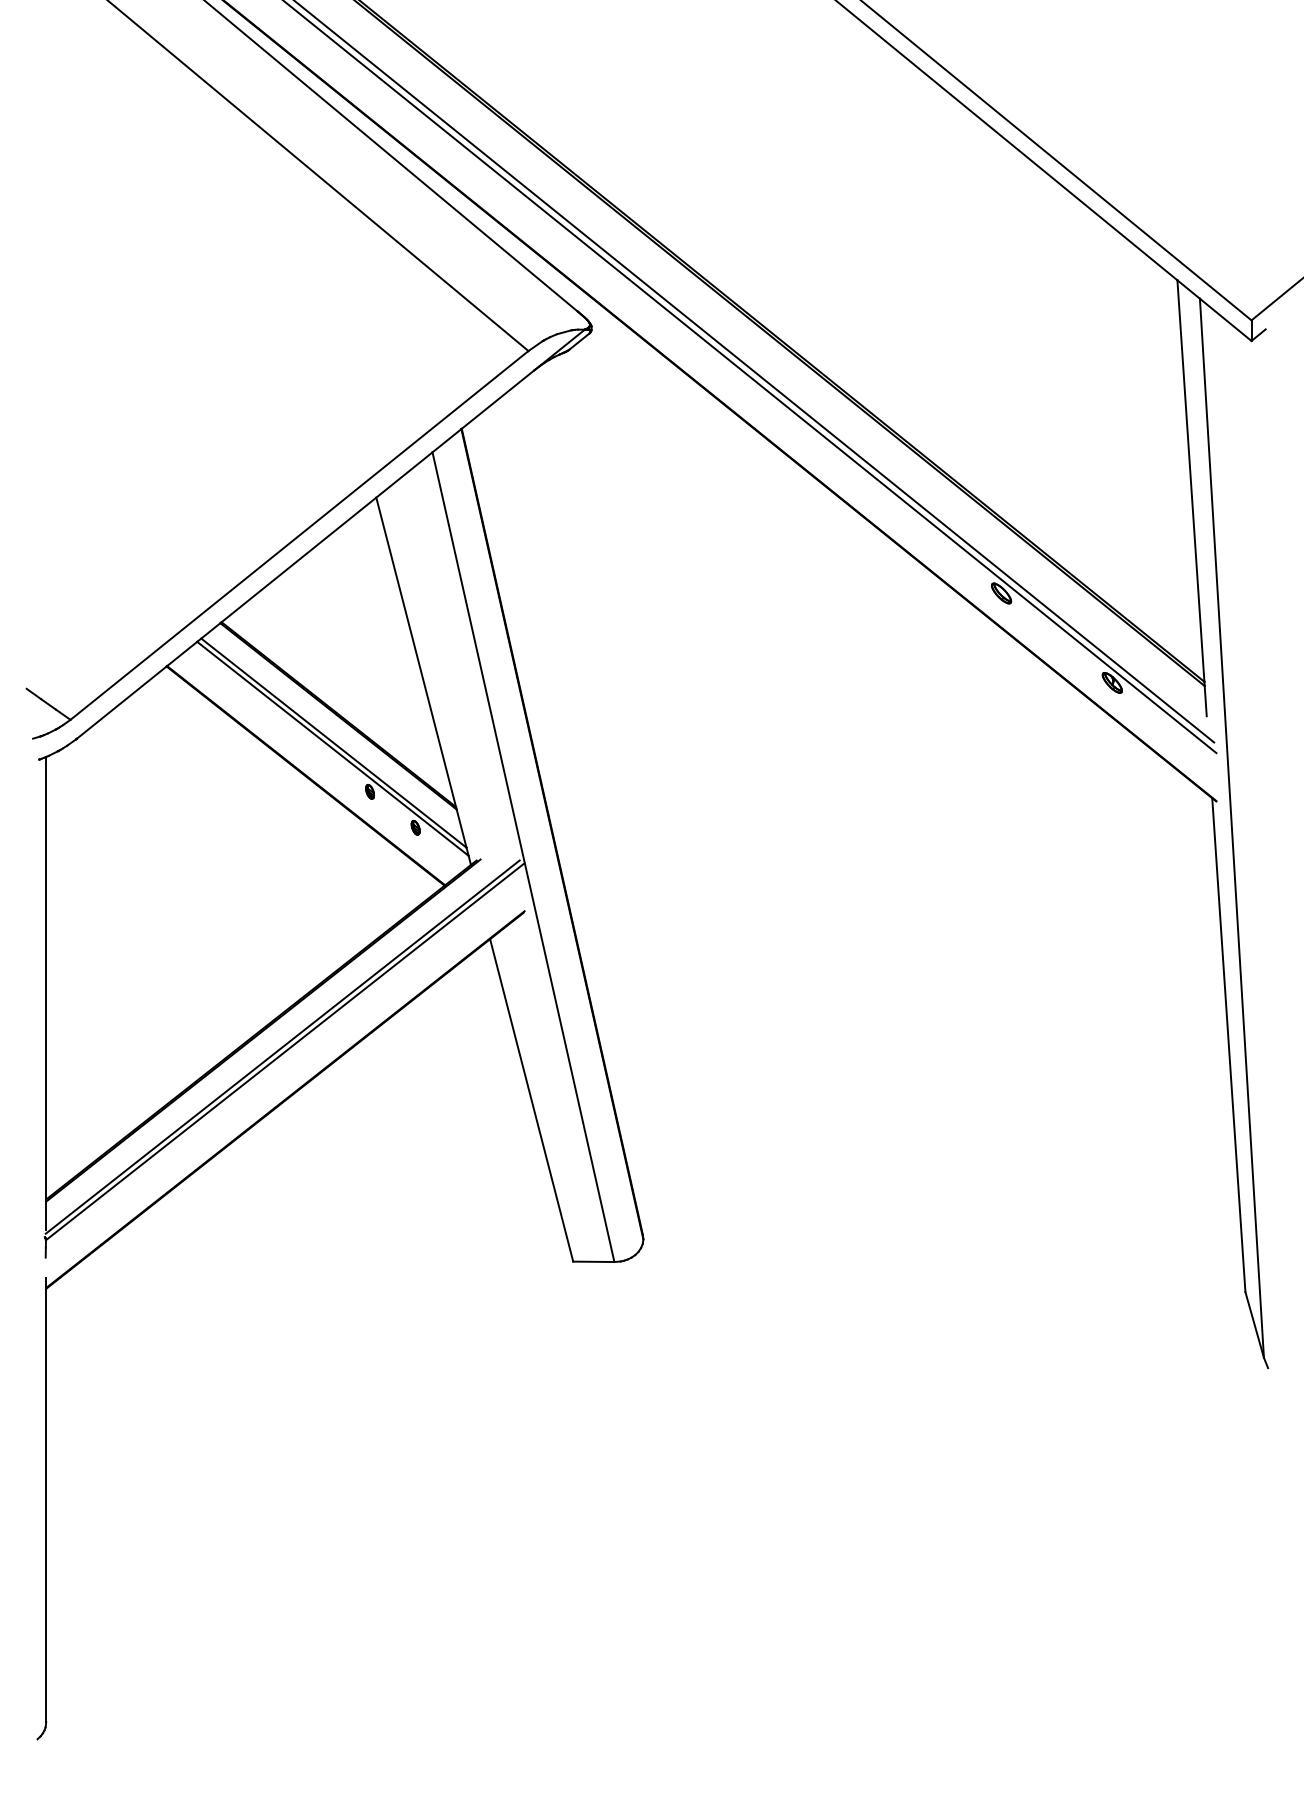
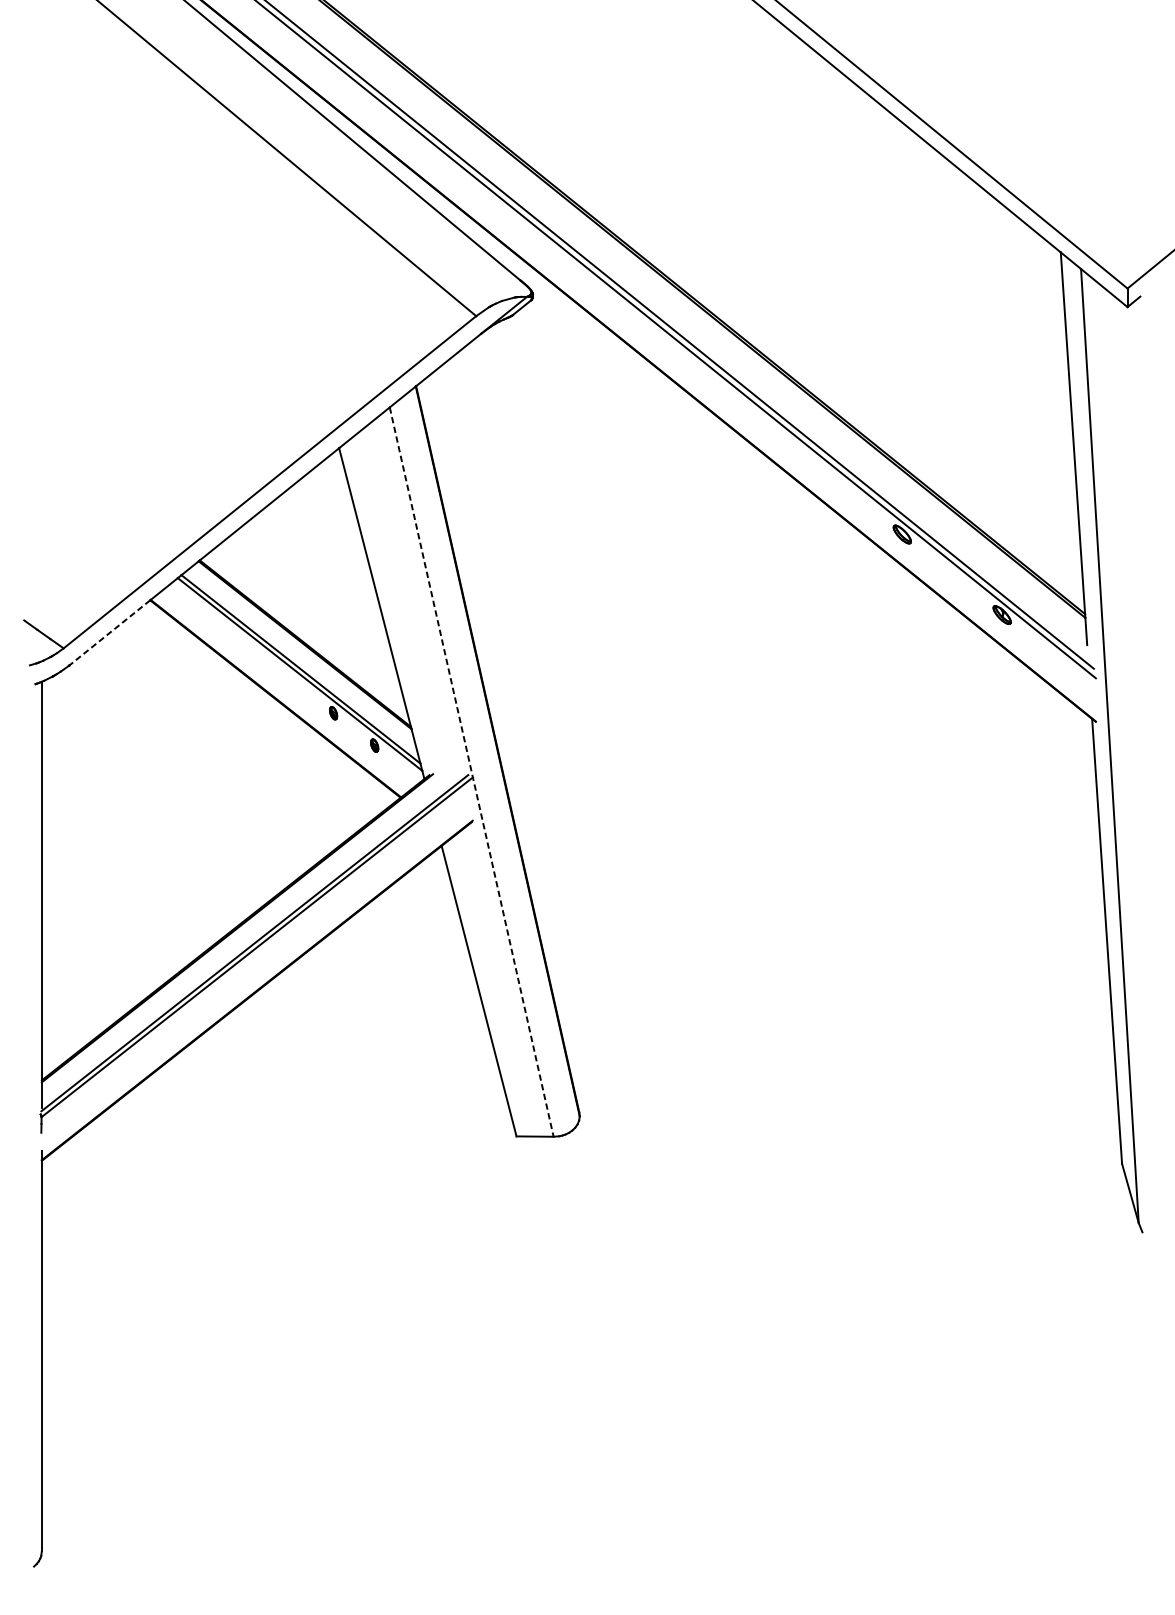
line: (121, 702) -> (109, 632), solid -> dashed
line: (523, 857) -> (471, 772), solid -> dashed

